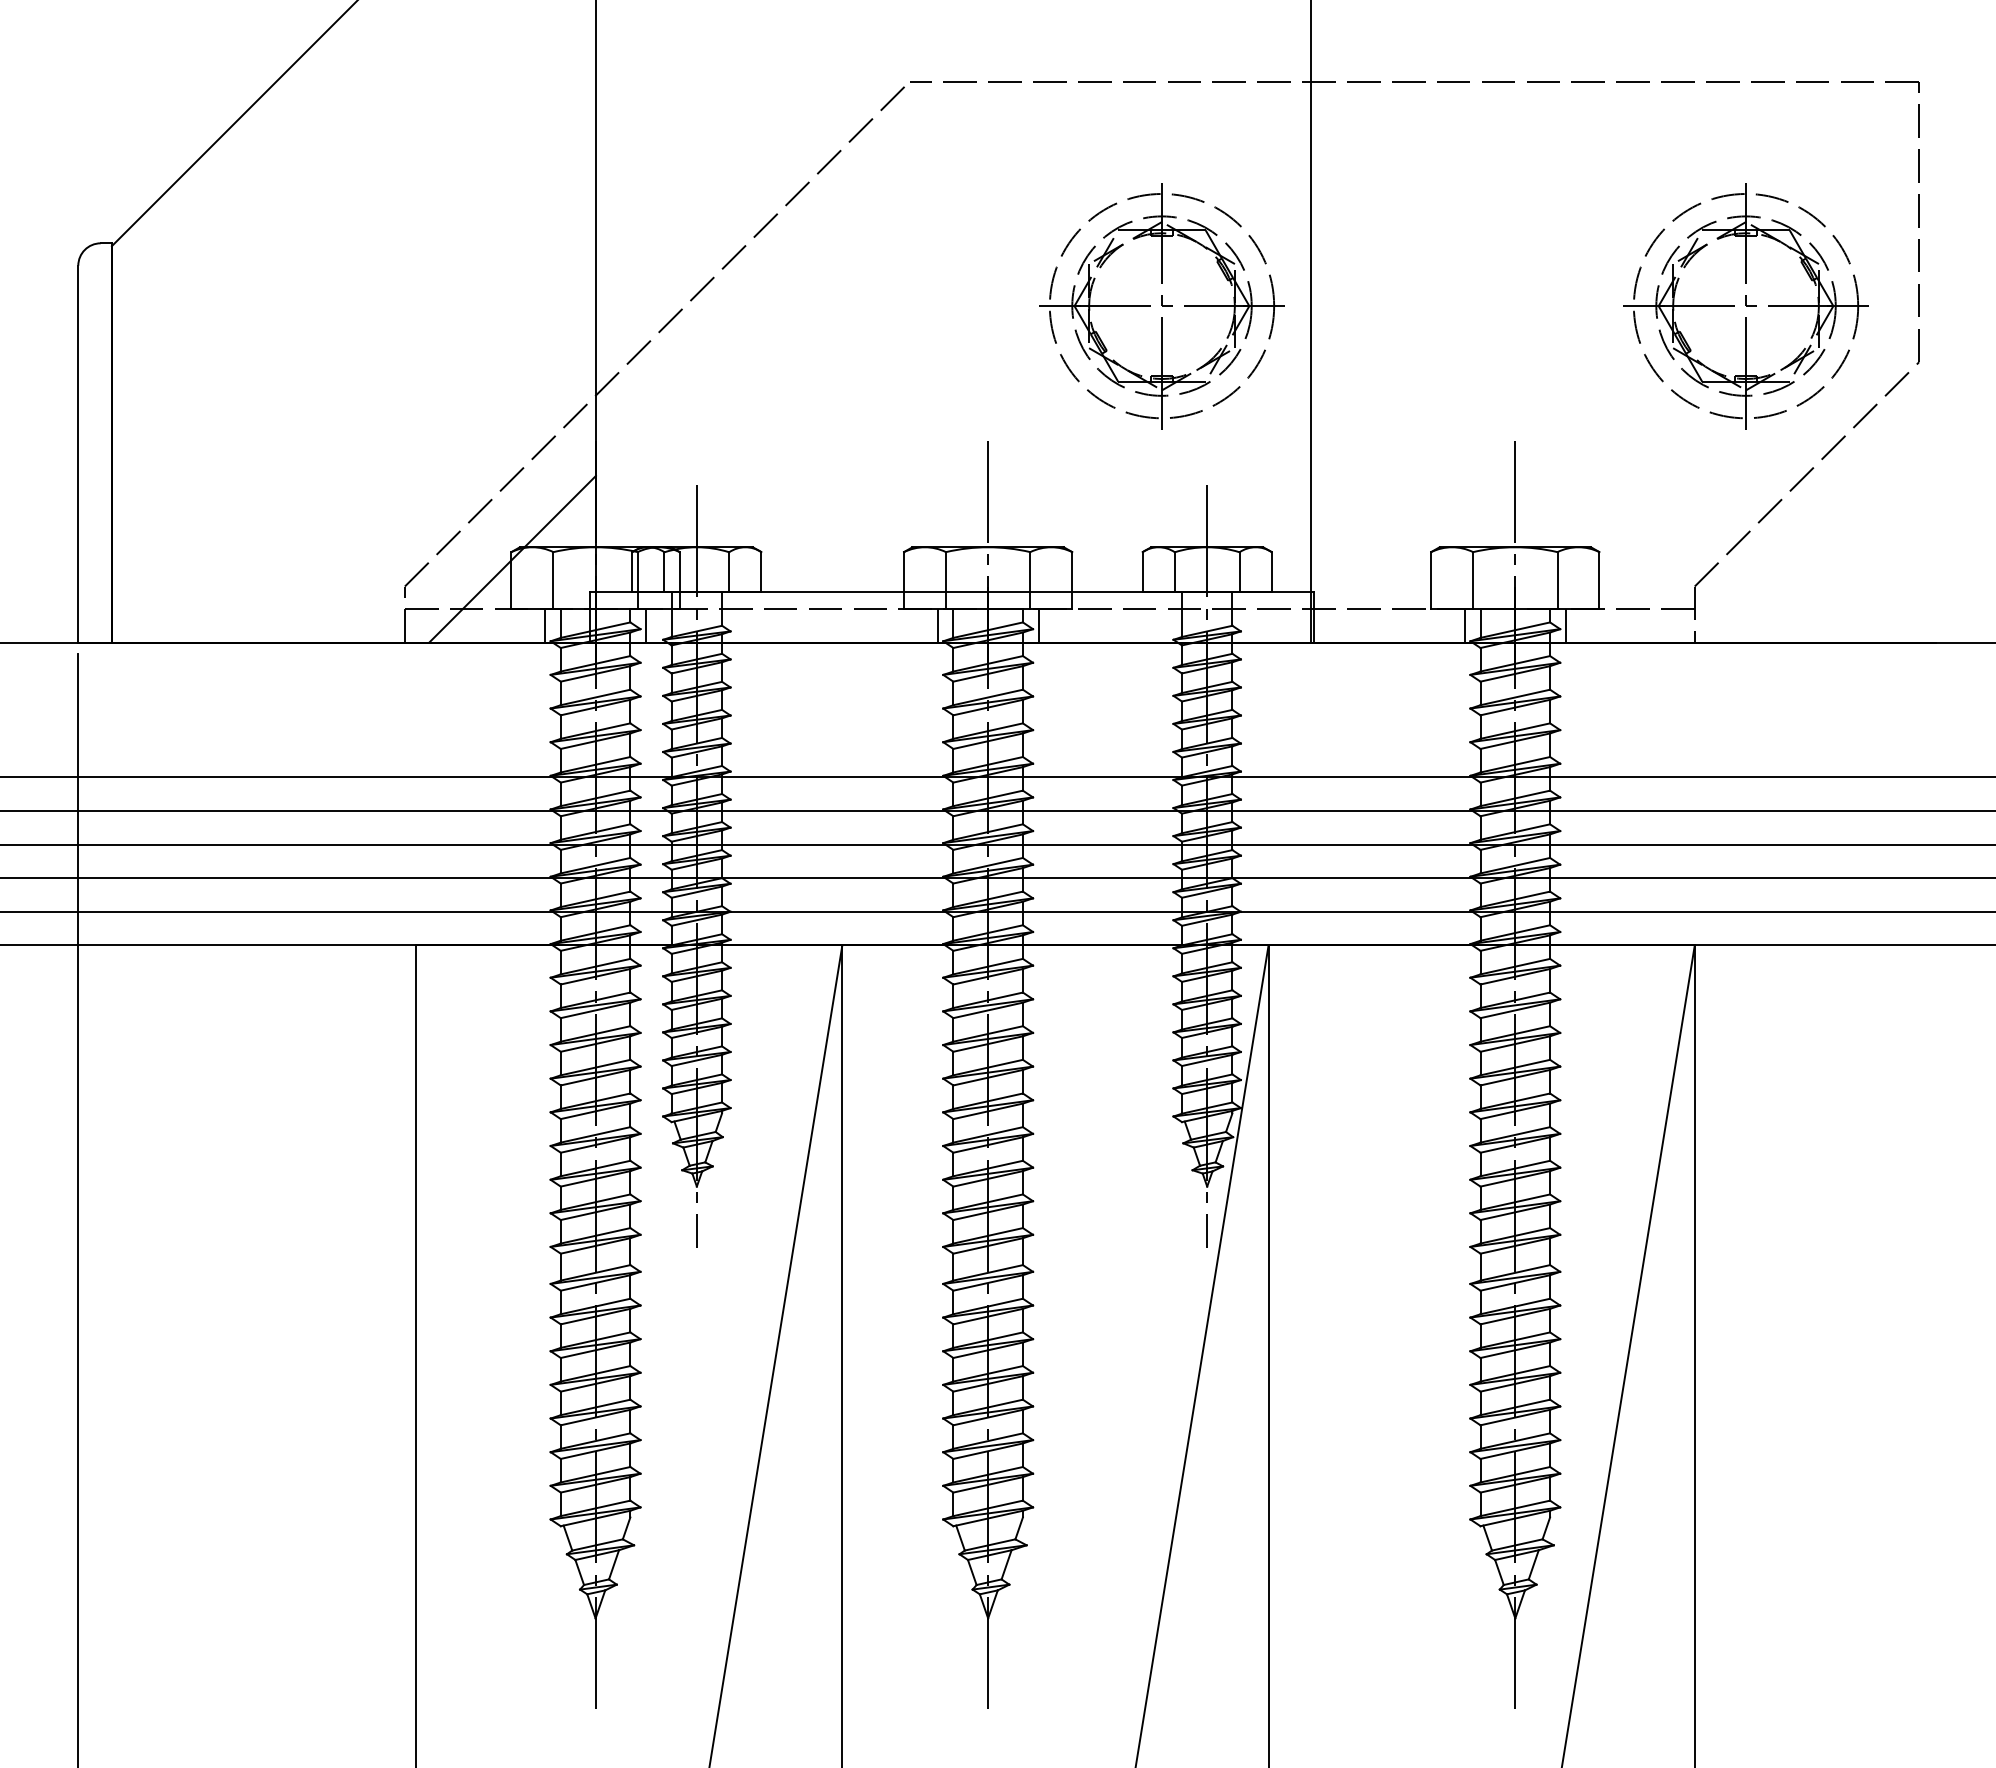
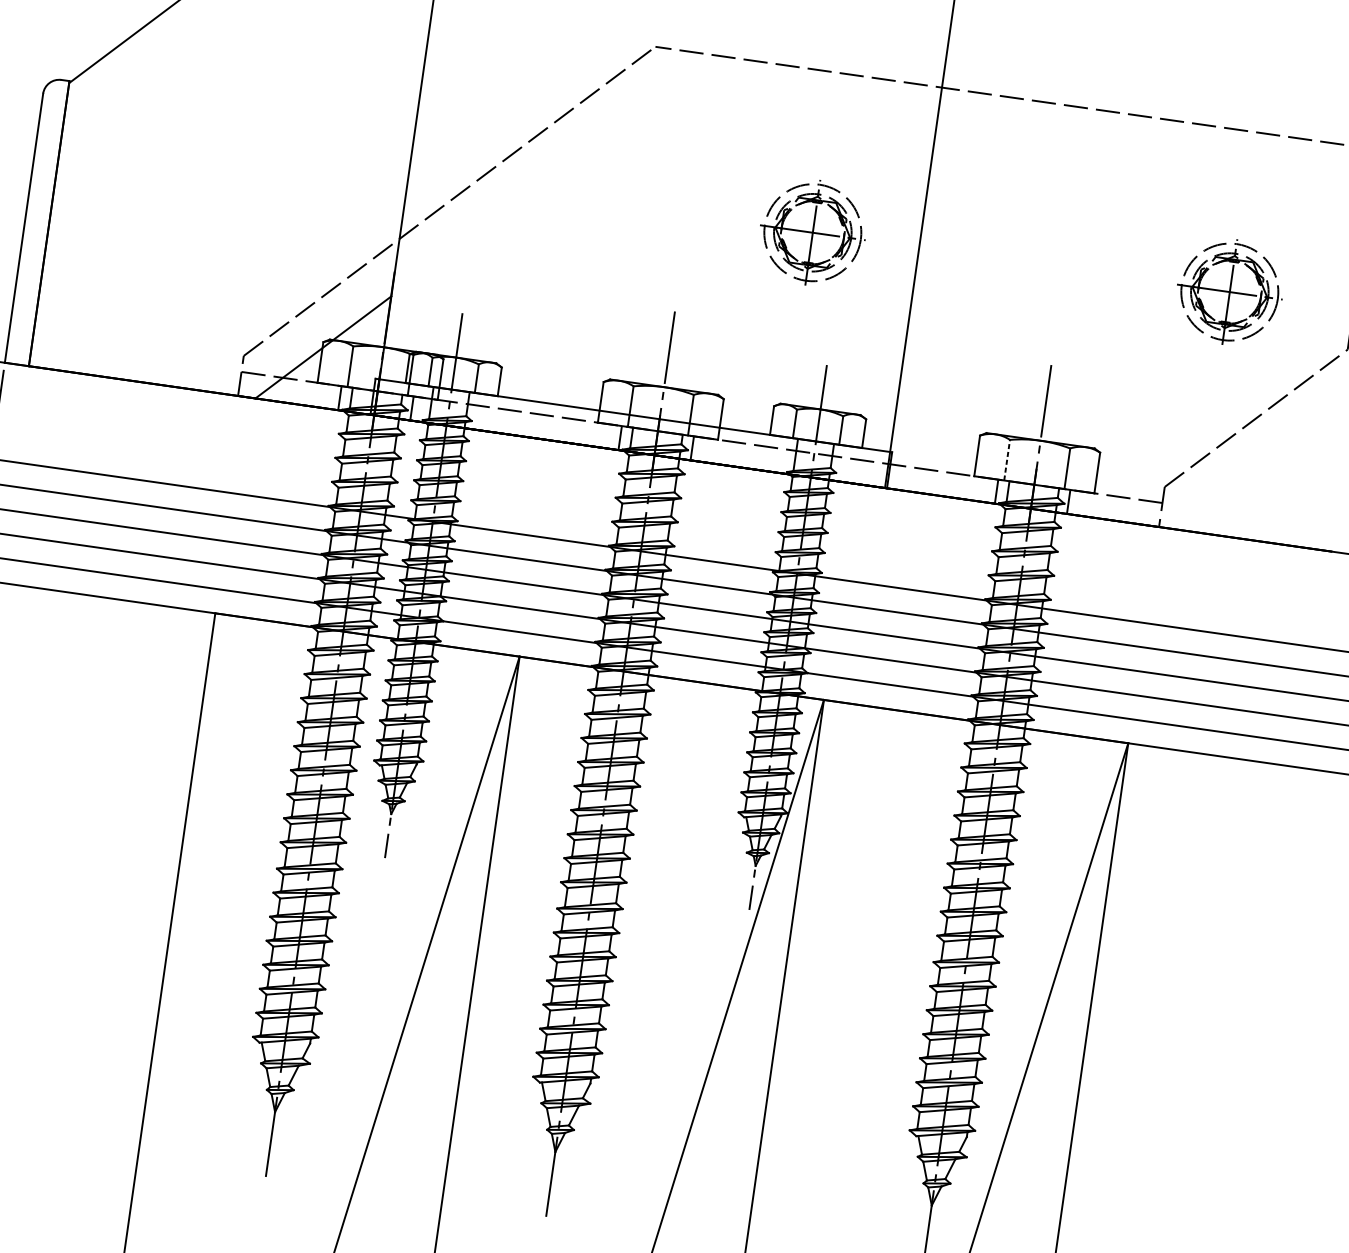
part: (1161, 306) -> (812, 232), size x0.6
part: (1745, 306) -> (1229, 292), size x0.6
line: (1473, 580) -> (1007, 460), solid -> dashed

